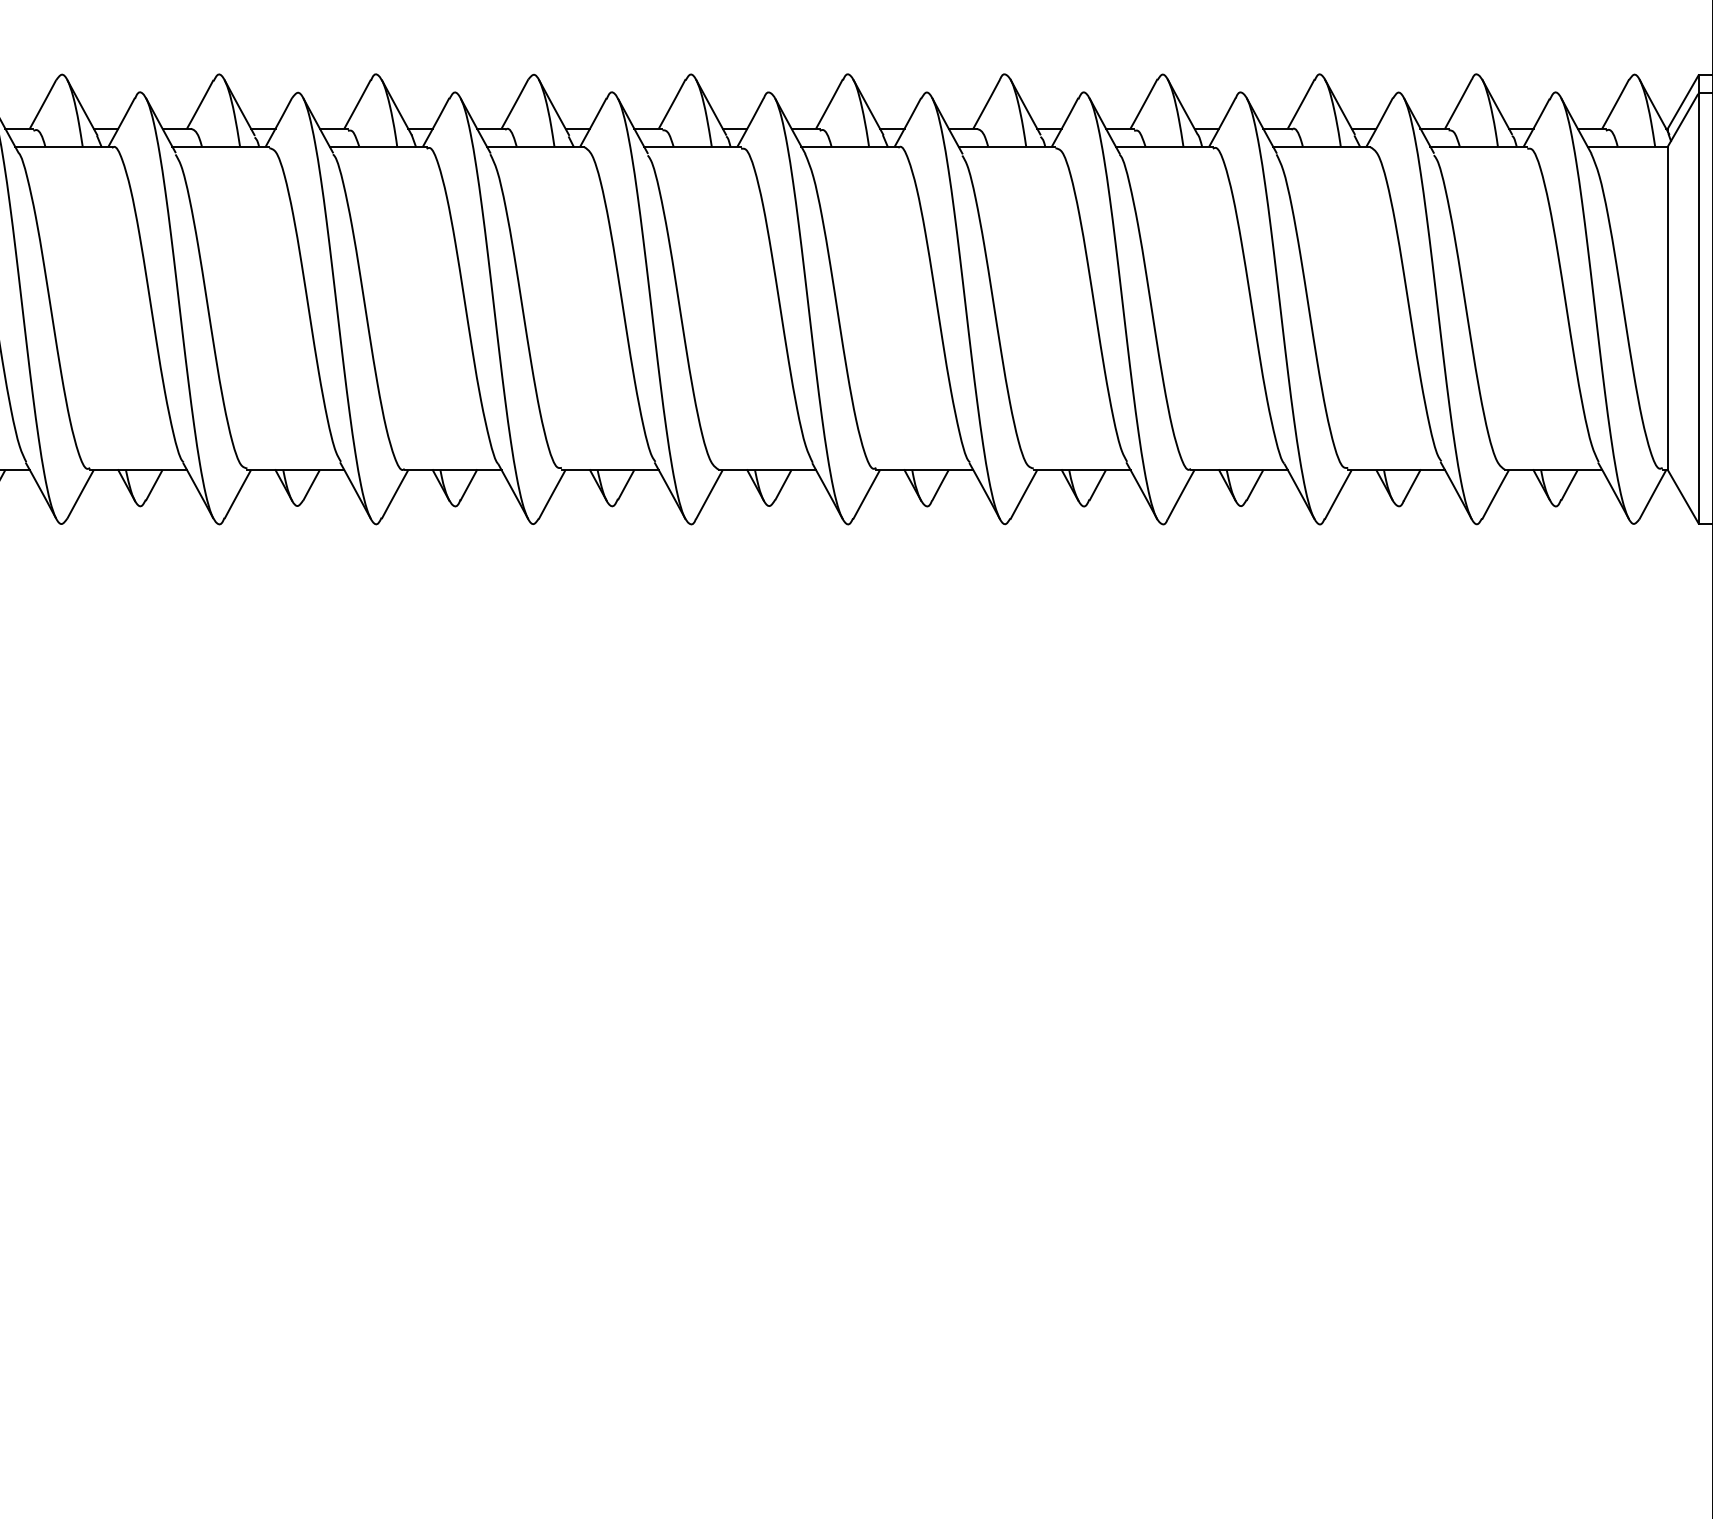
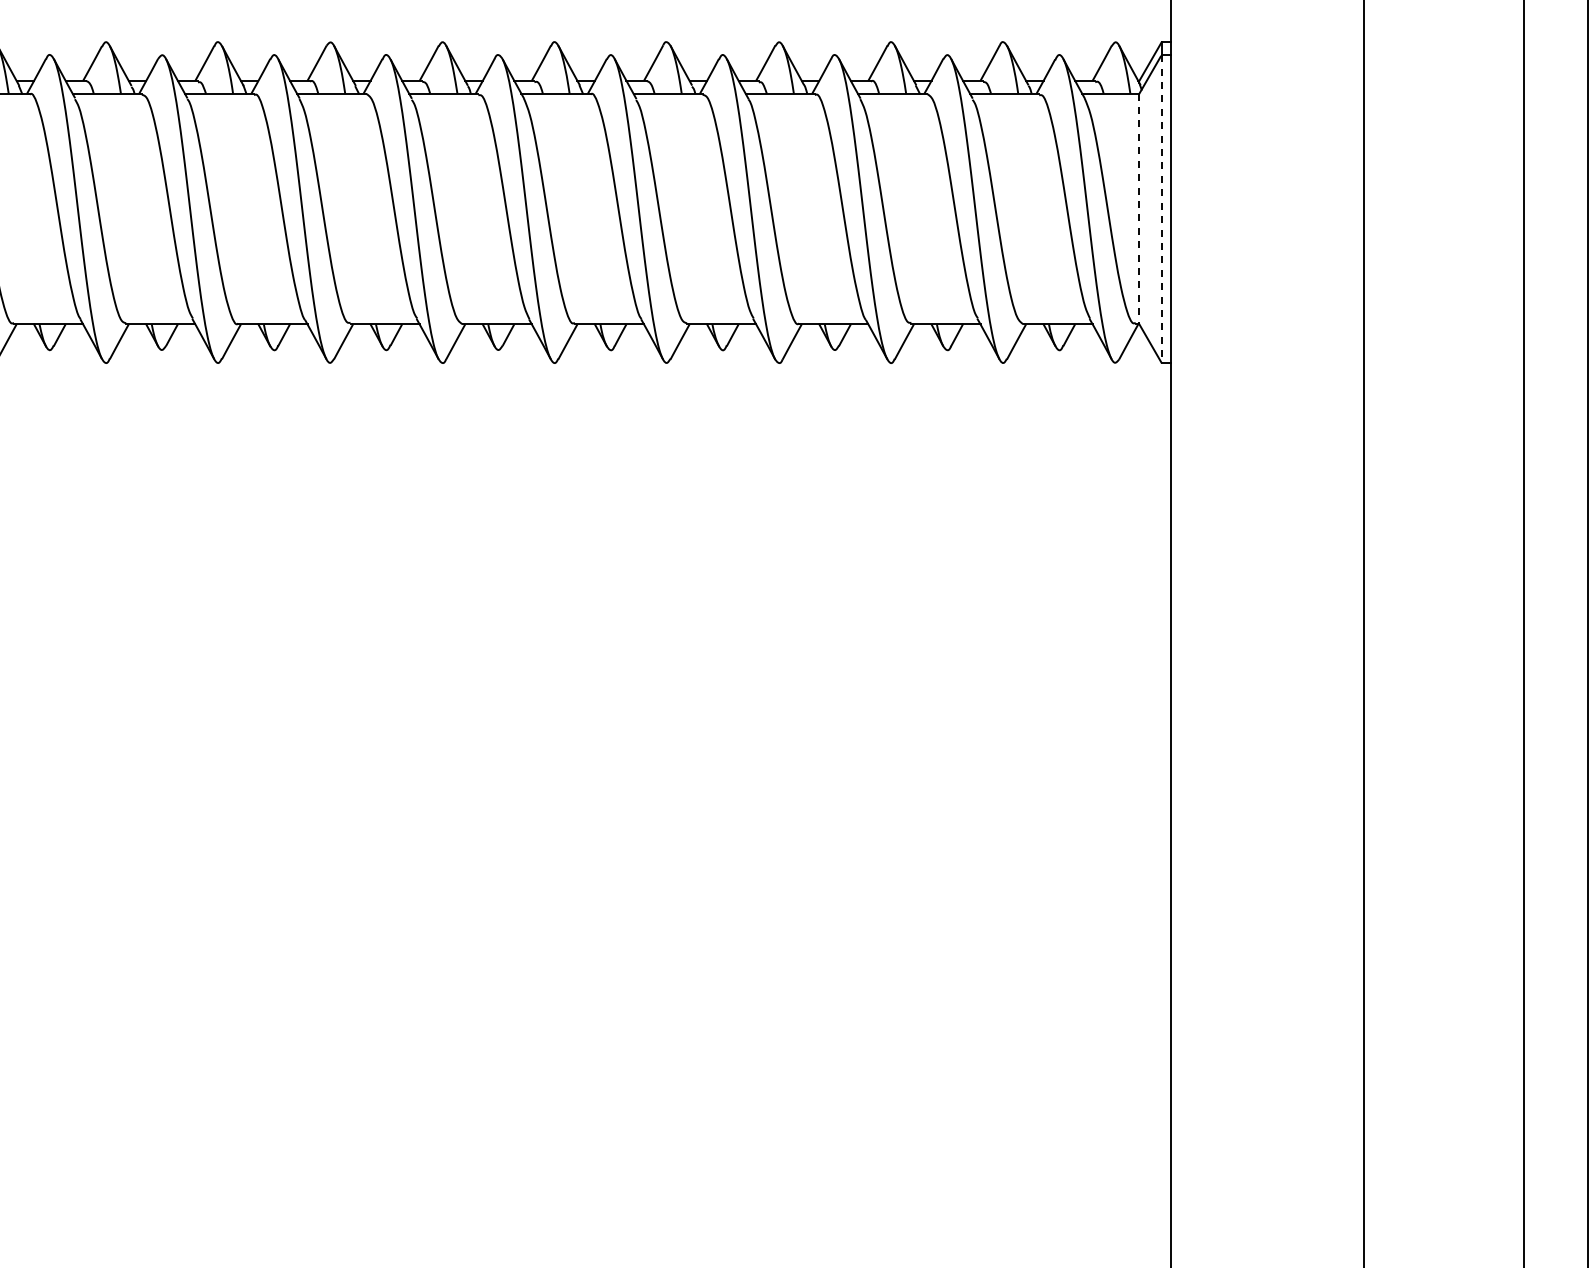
line: (1667, 309) -> (1139, 209), solid -> dashed
line: (1698, 309) -> (1161, 209), solid -> dashed

